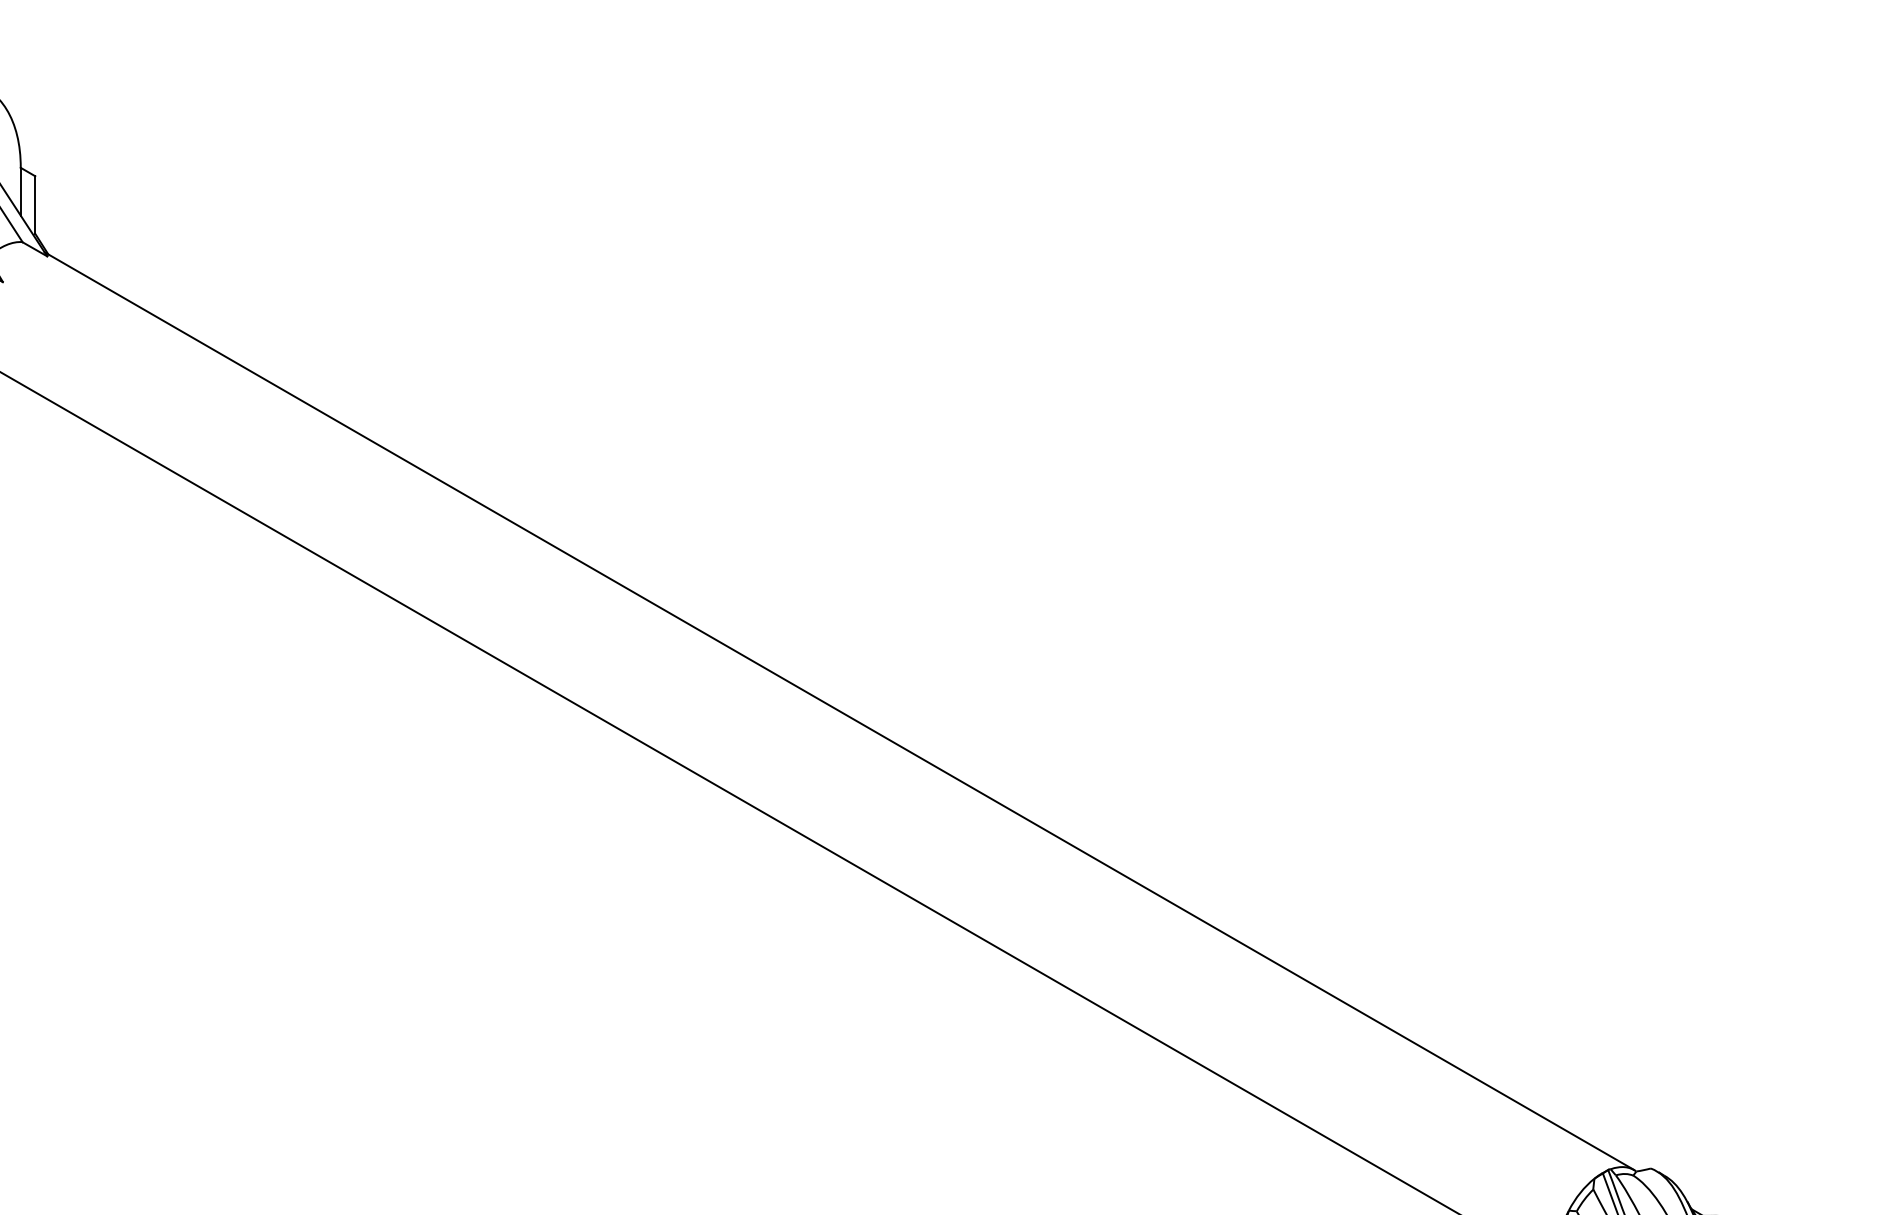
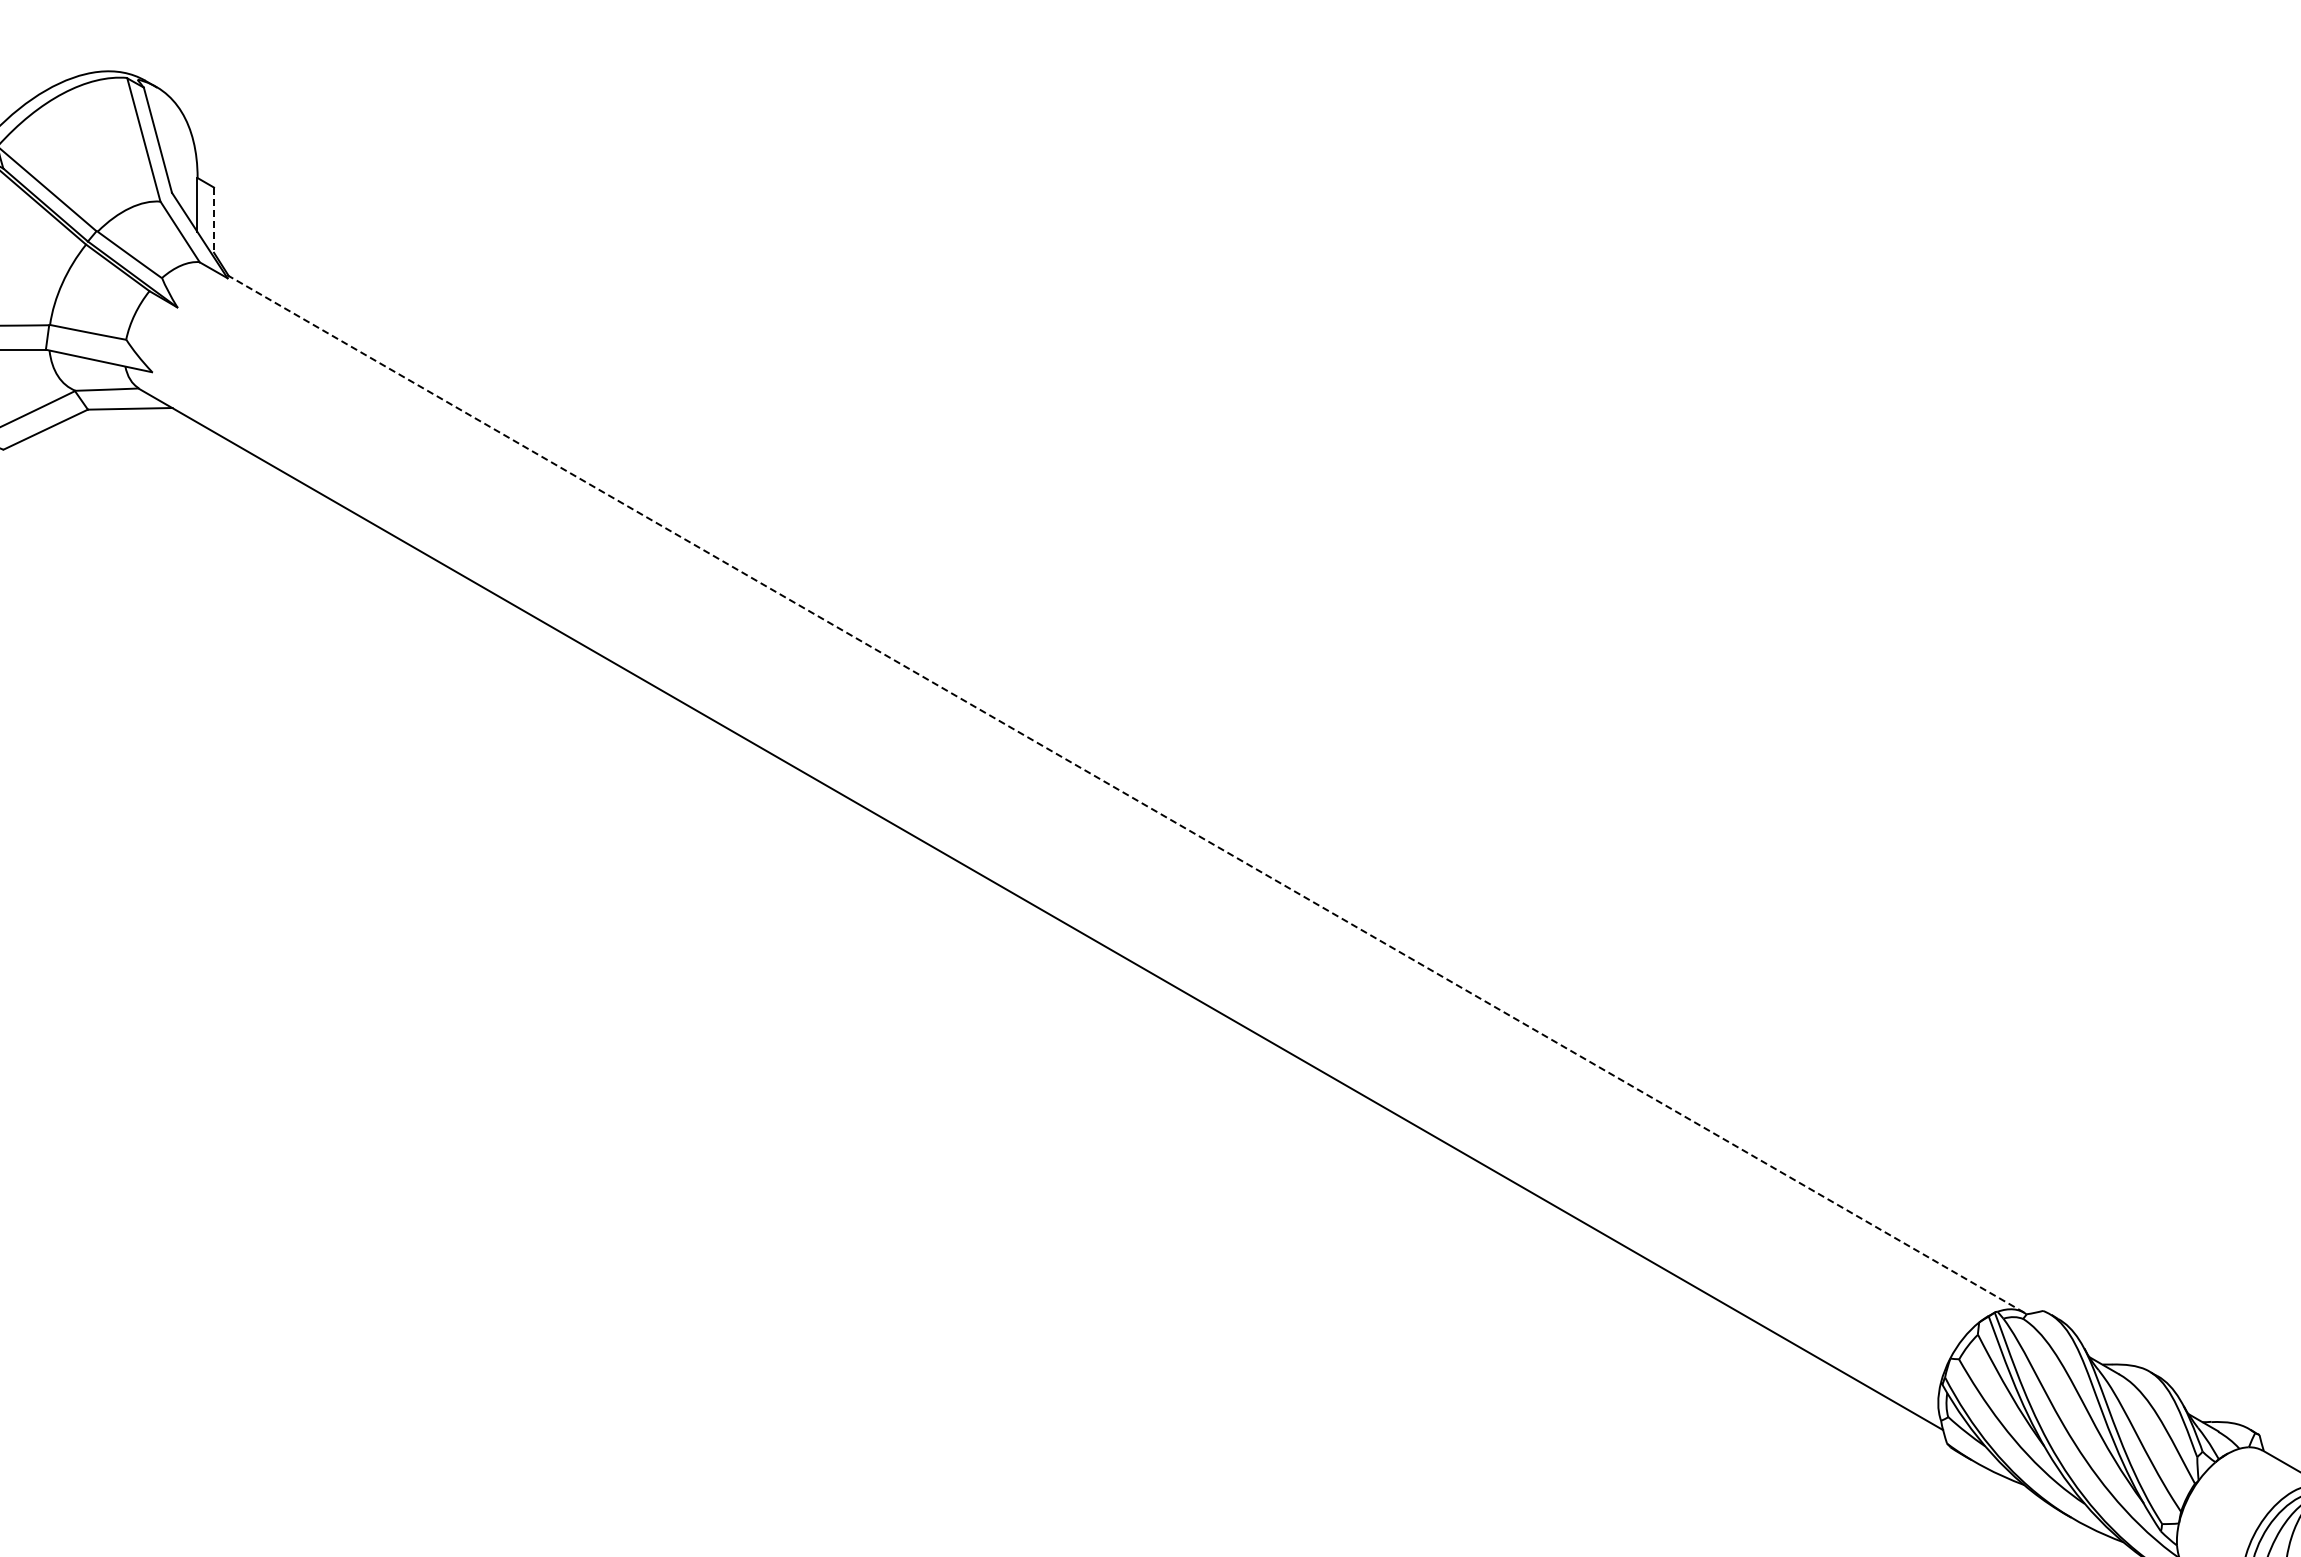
line: (35, 205) -> (214, 220), solid -> dashed
line: (839, 711) -> (1124, 793), solid -> dashed

